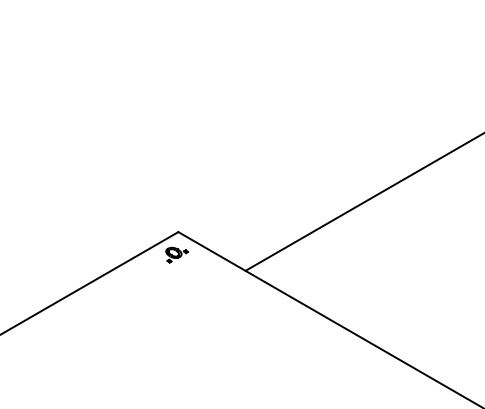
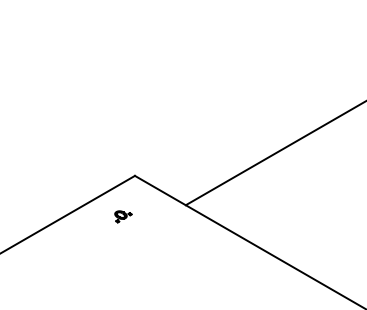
part: (176, 254) -> (122, 216), moved

